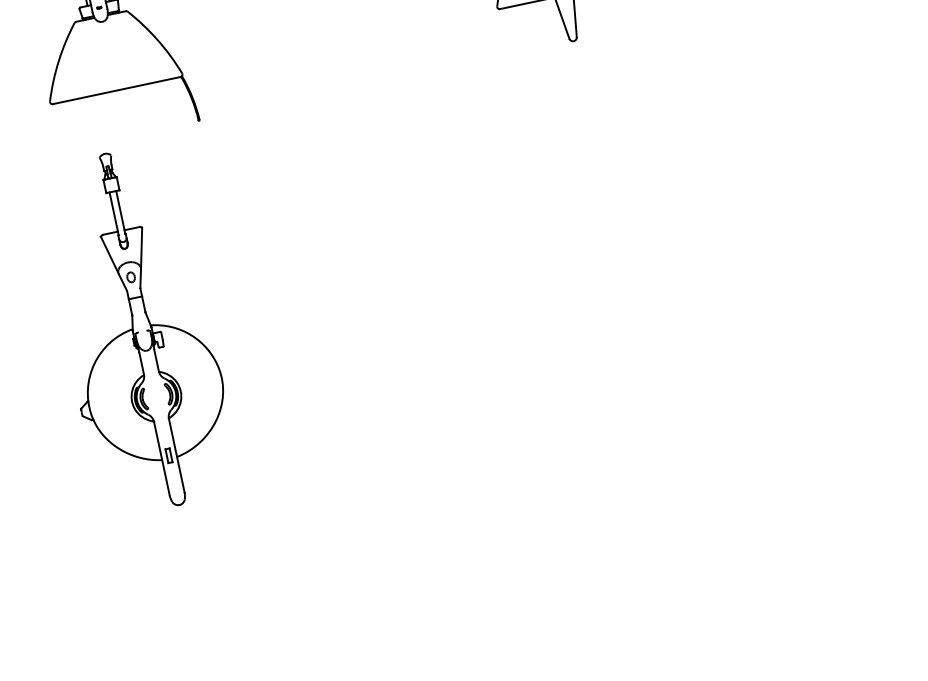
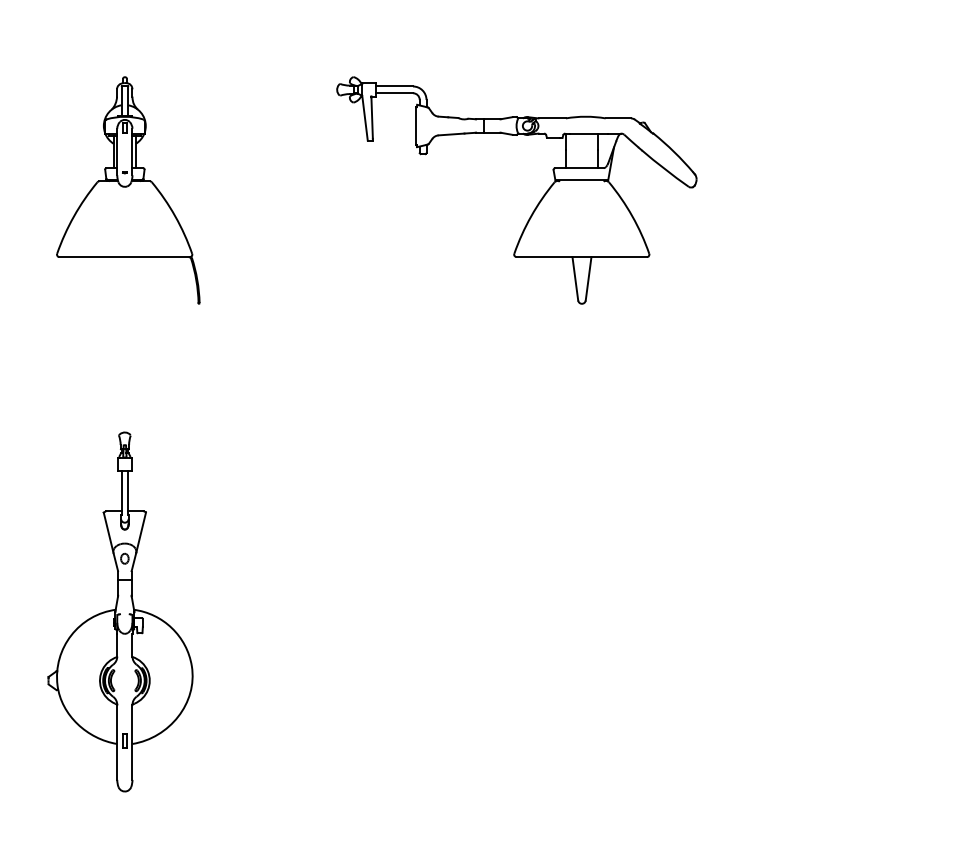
part: (137, 329) -> (120, 611), moved

